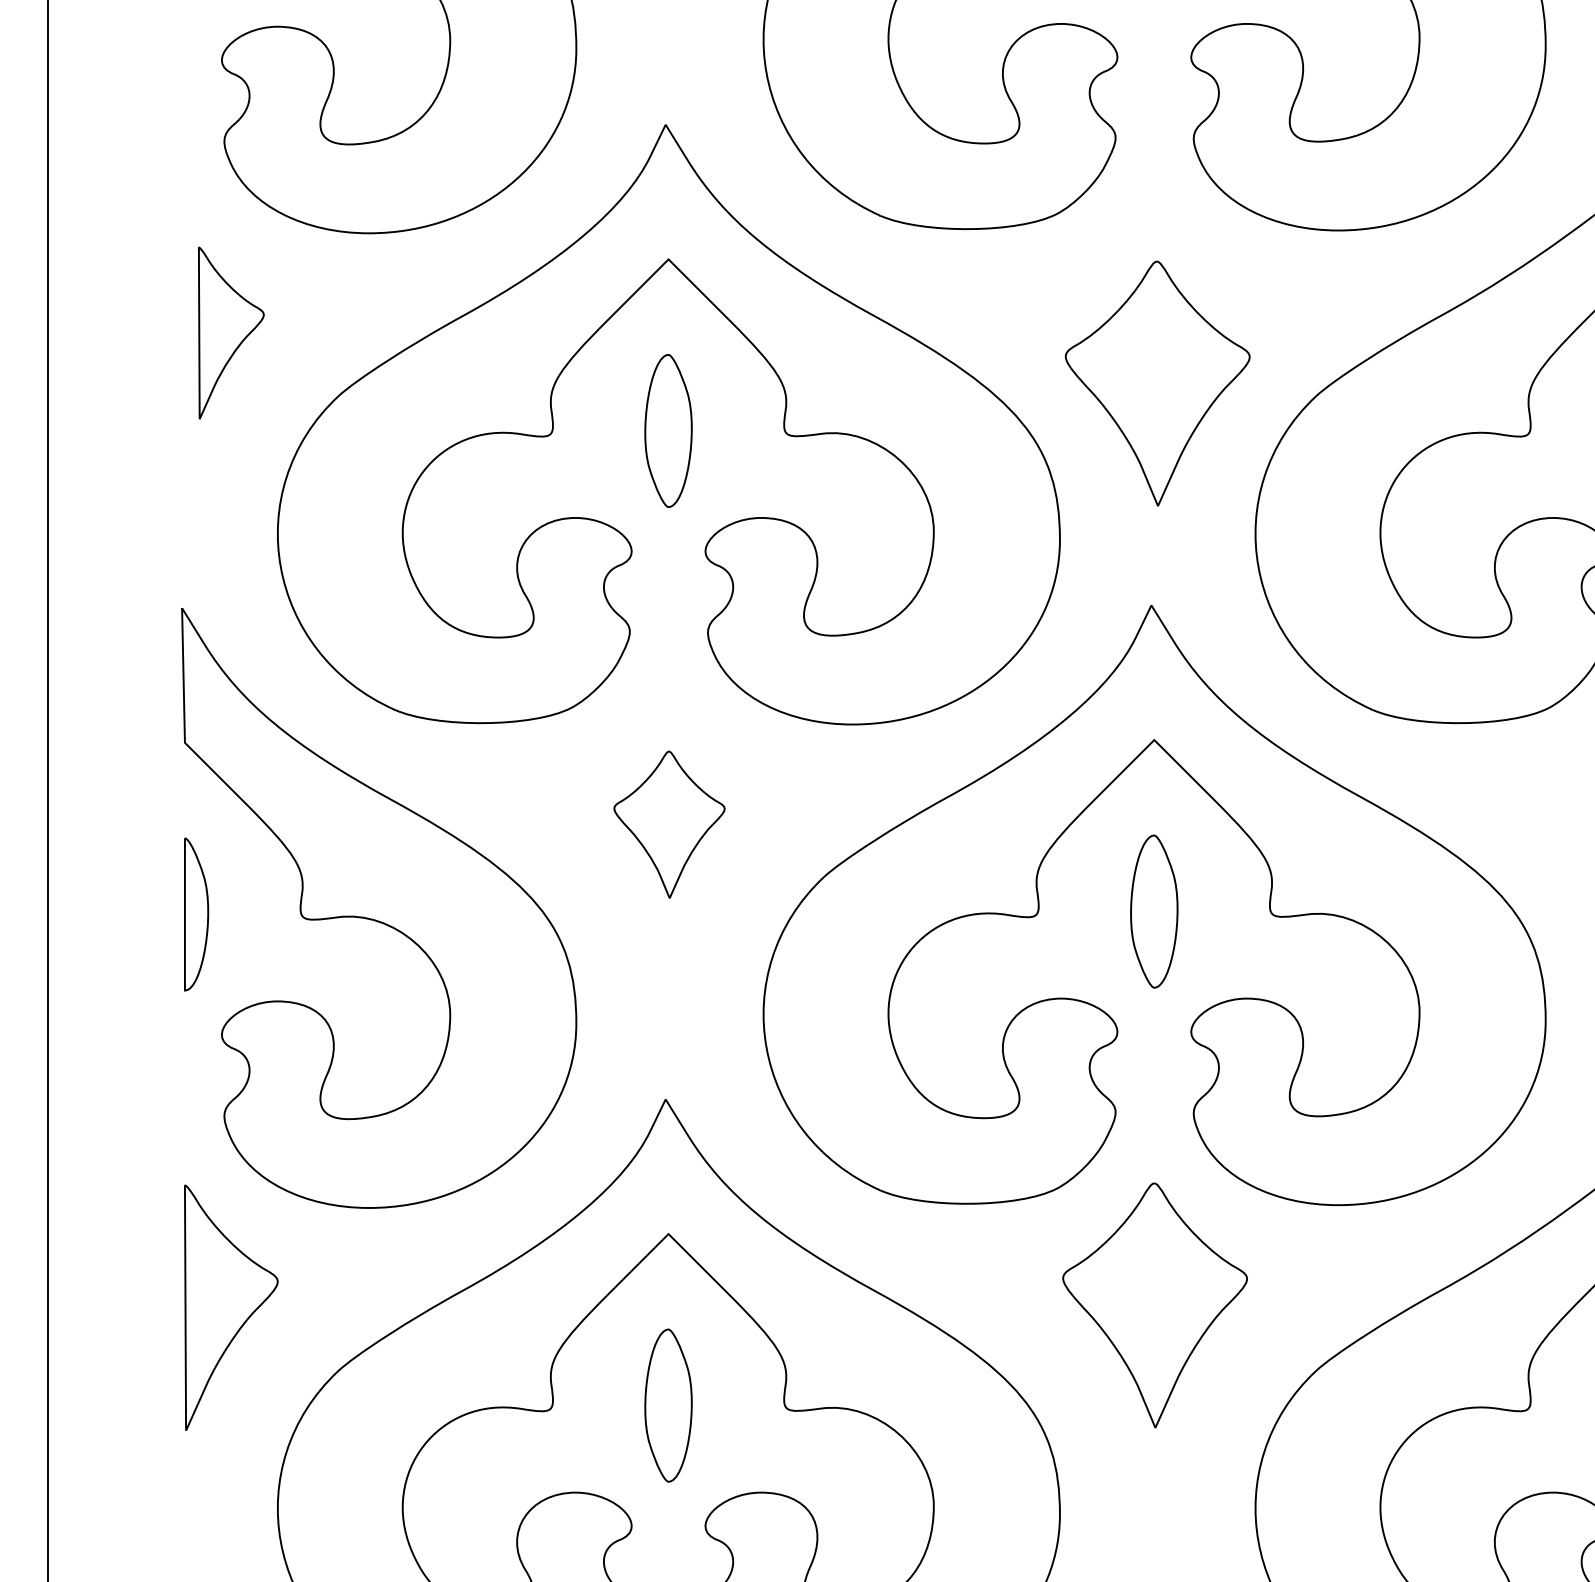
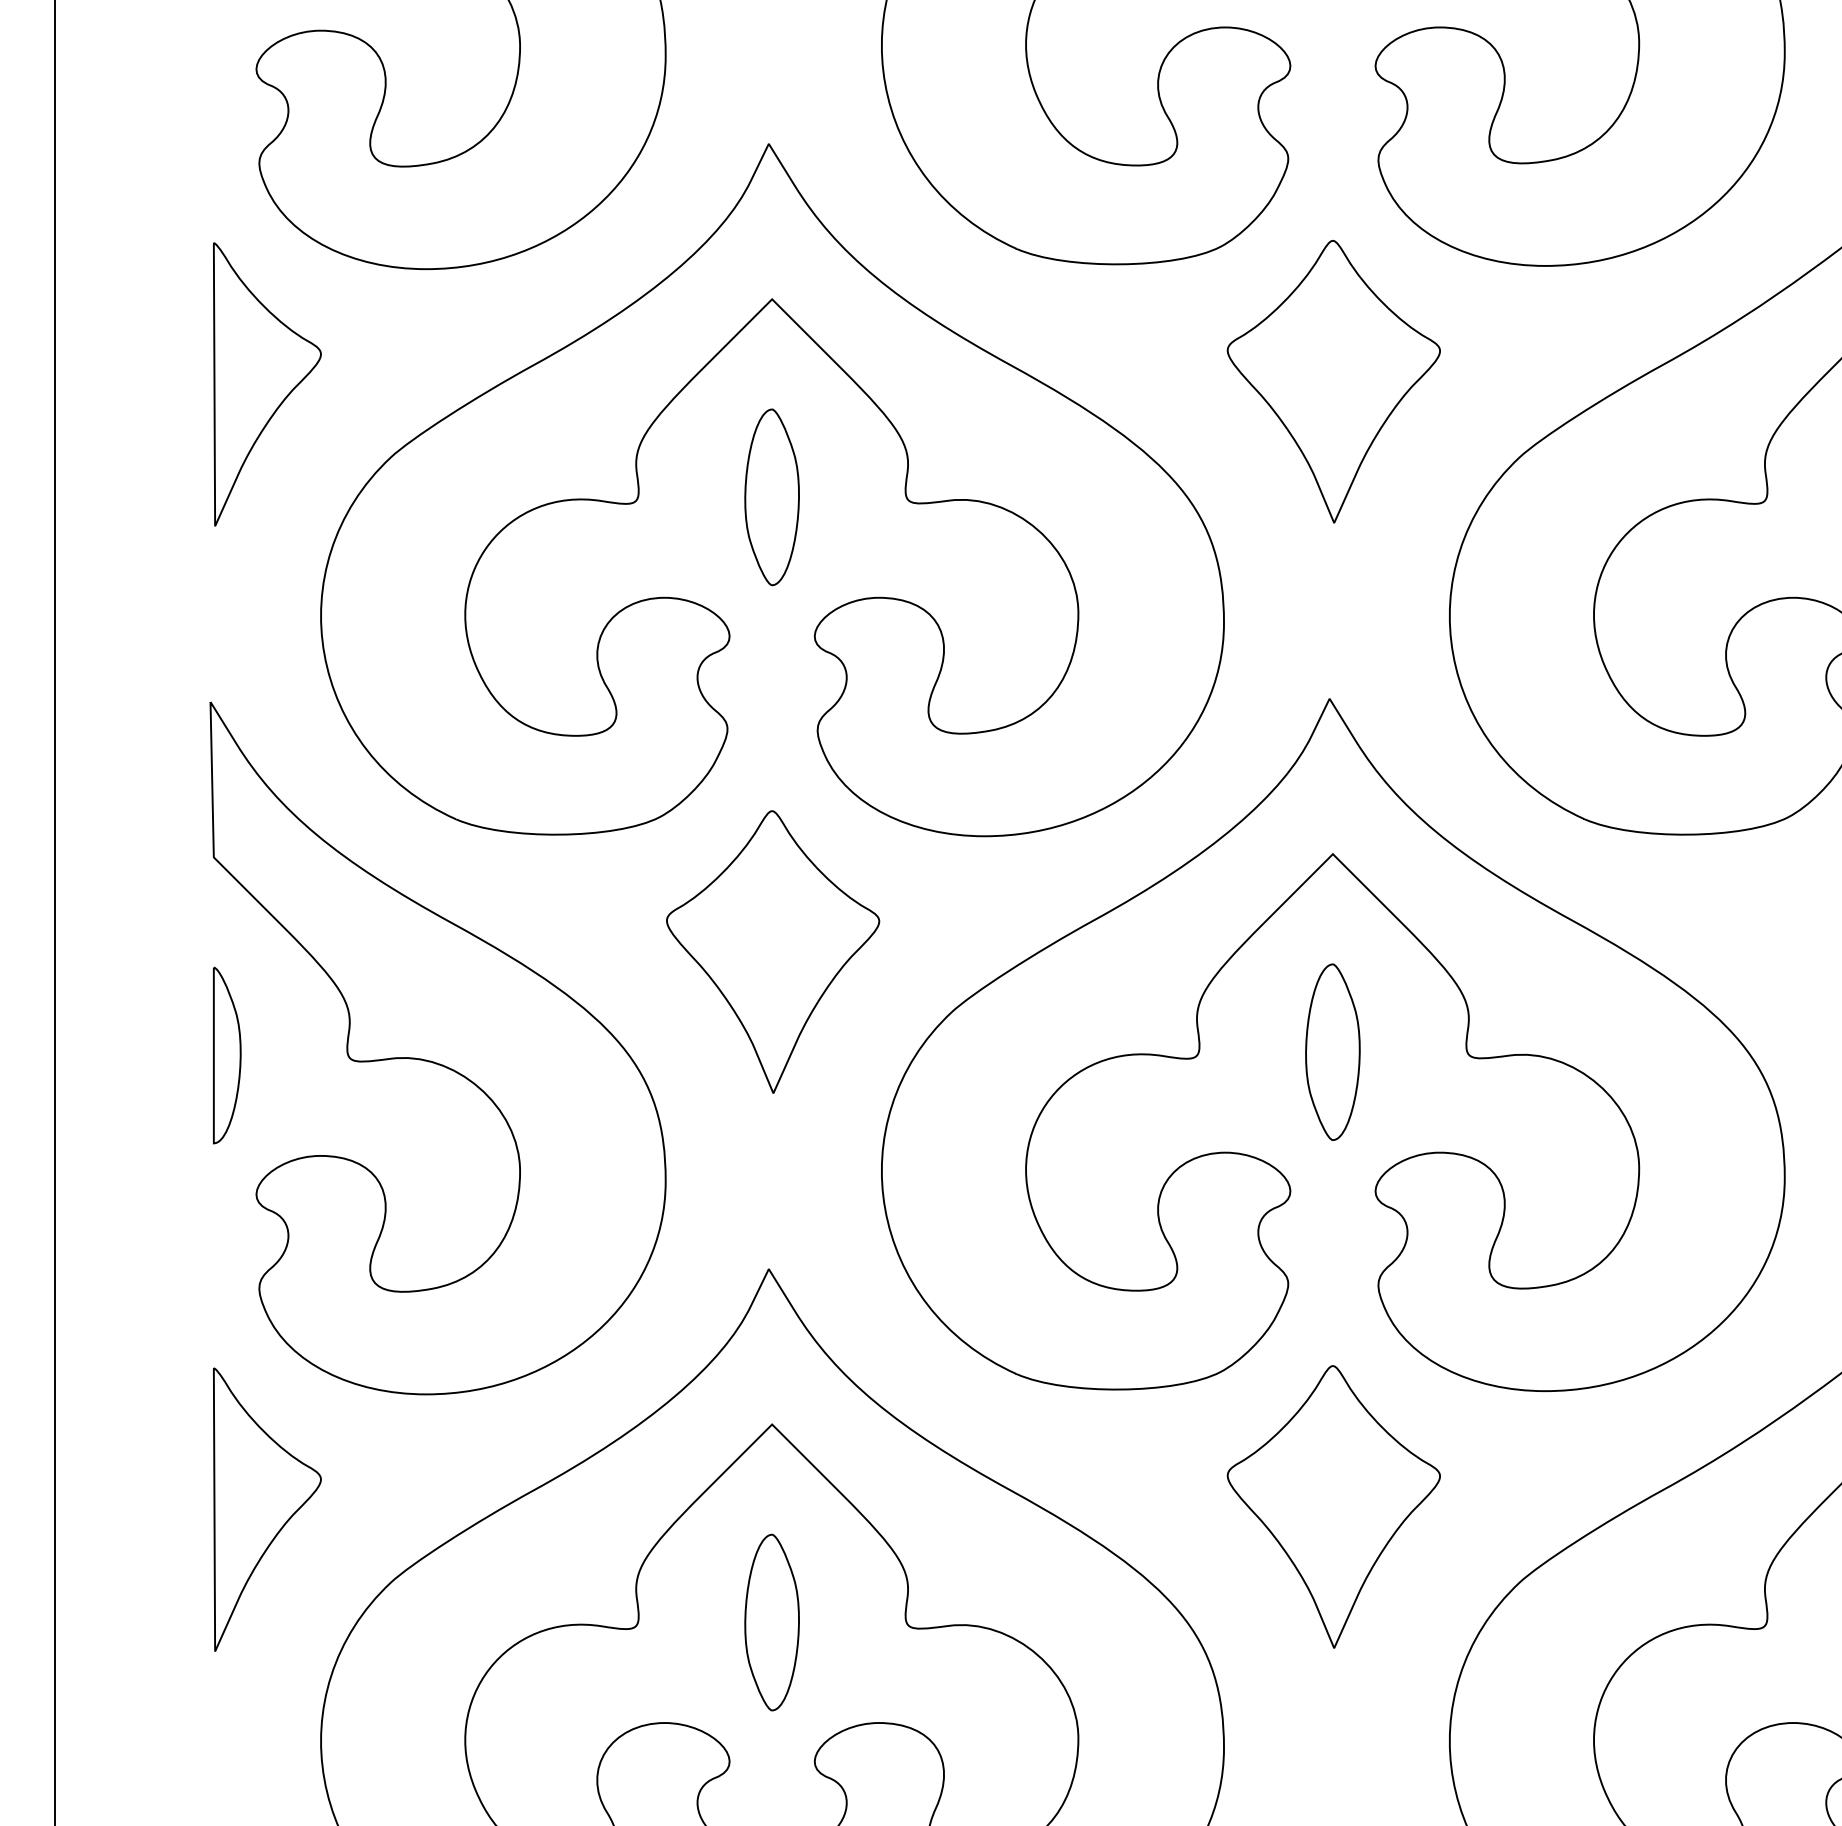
part: (231, 333) -> (267, 384), size x1.43
part: (1157, 383) -> (1333, 381), moved
part: (669, 824) -> (773, 951), size x1.67

